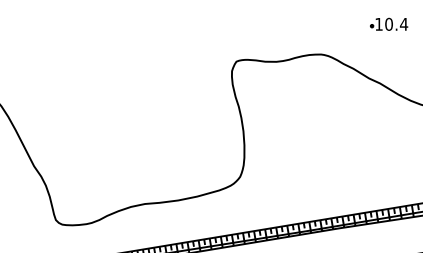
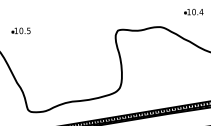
part: (41, 61) -> (20, 30), added

